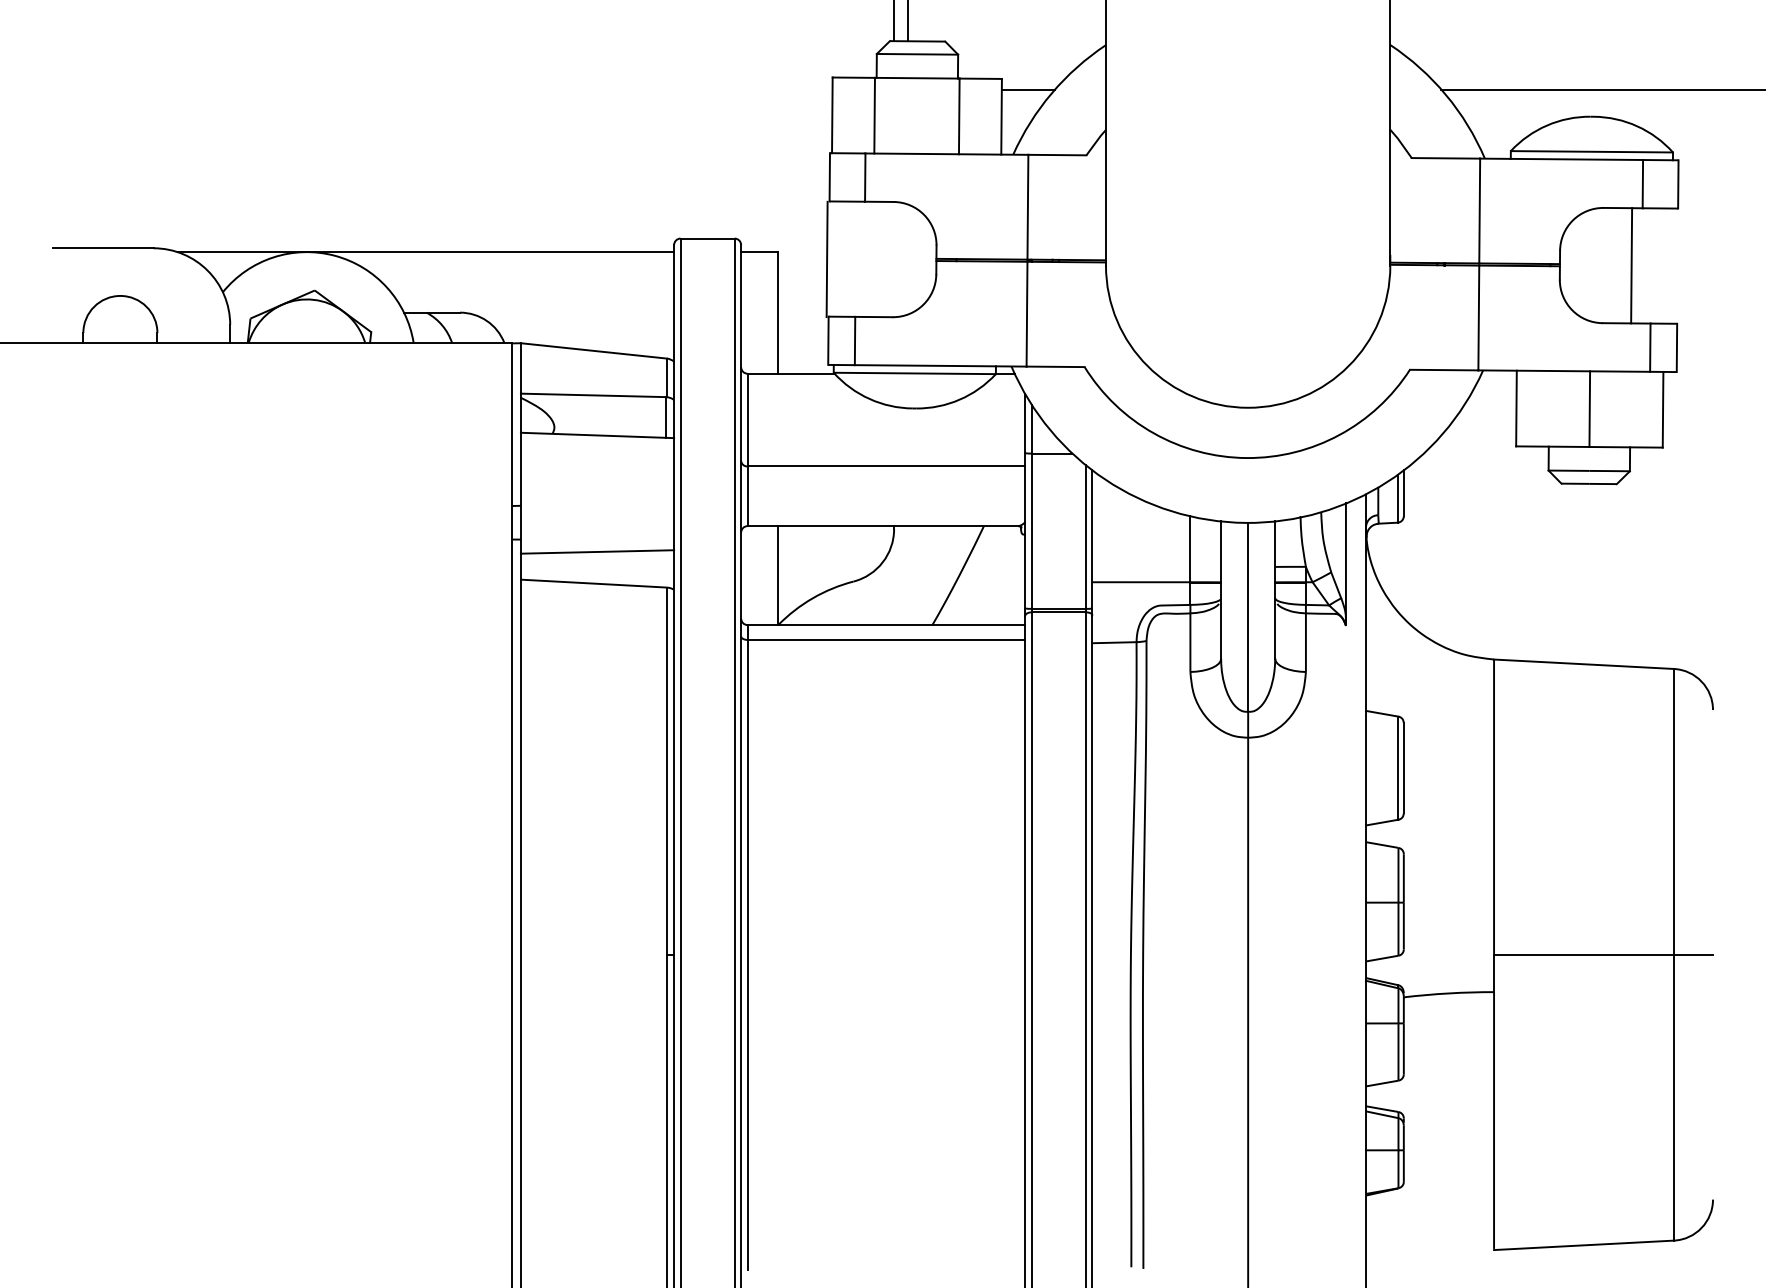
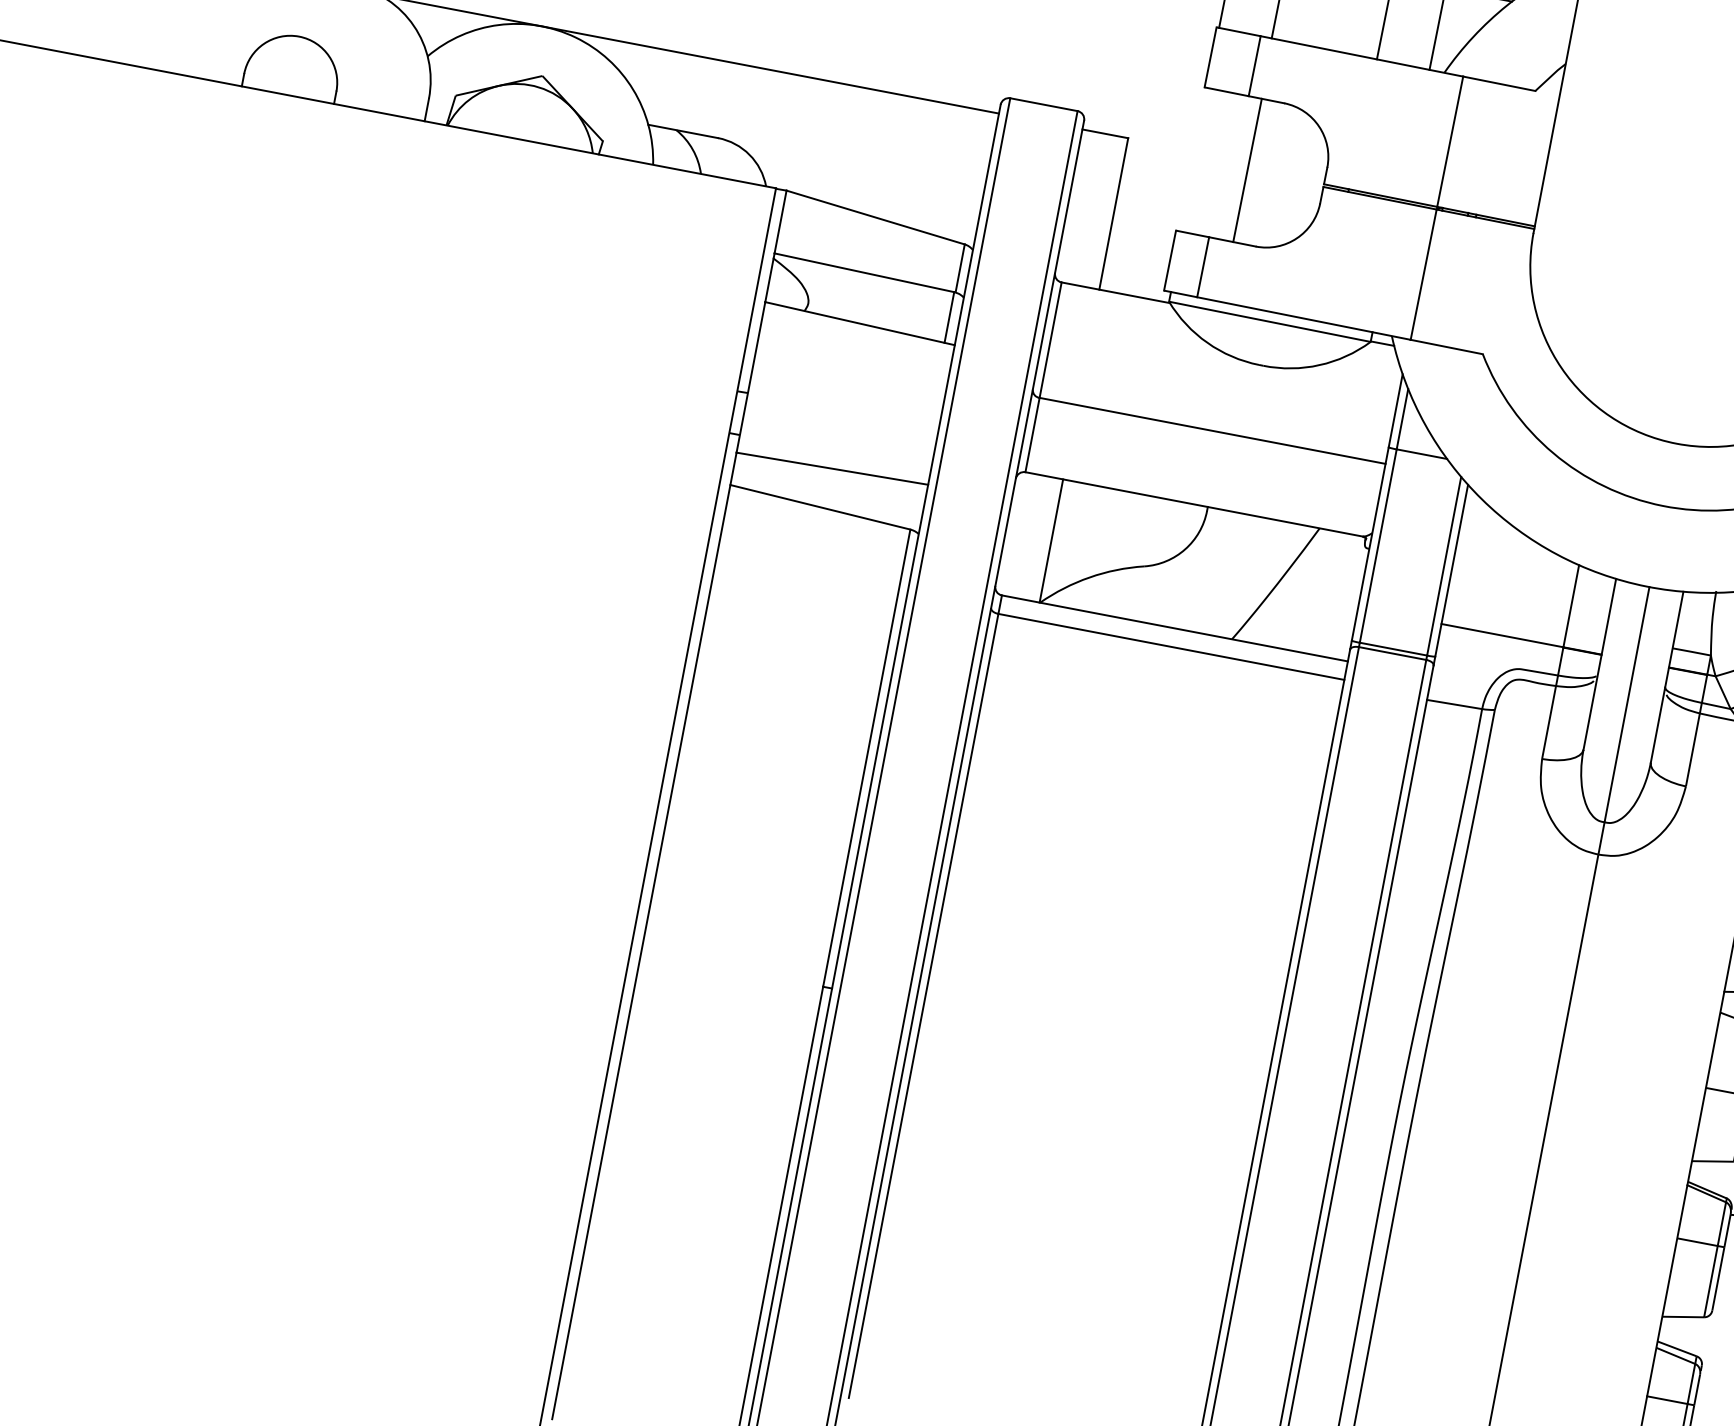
line: (826, 259) -> (1246, 170), moved

